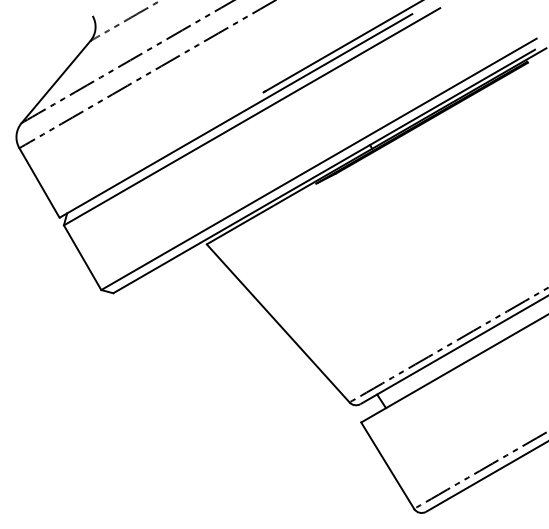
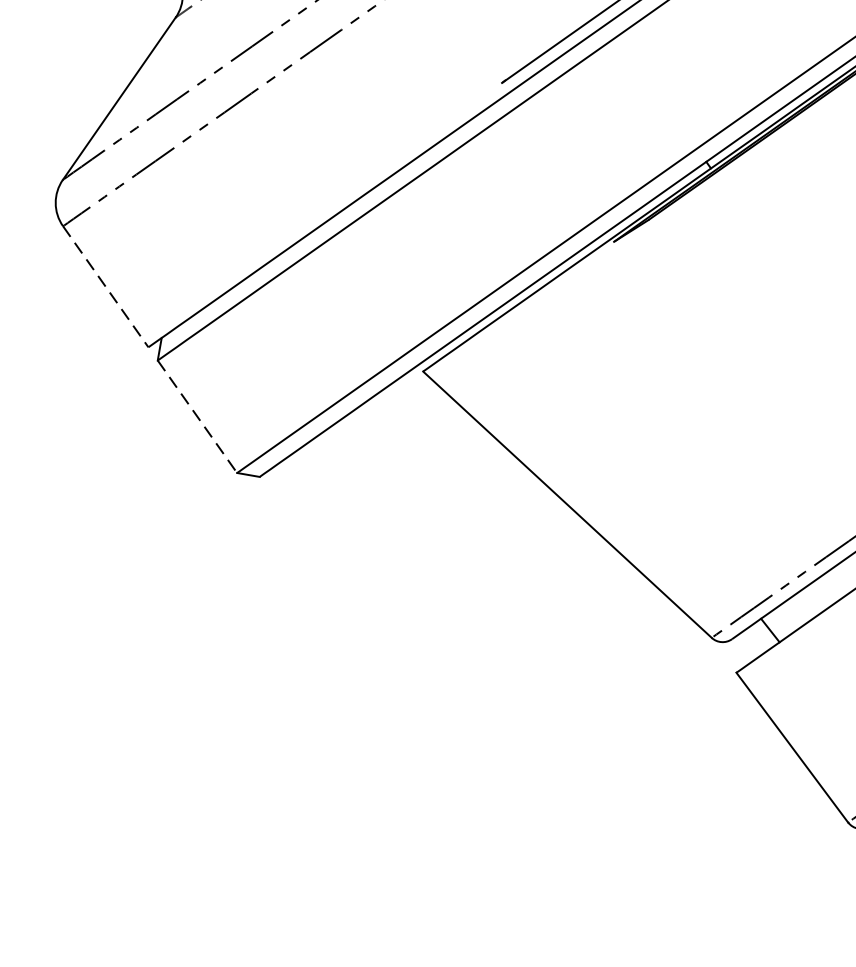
line: (39, 183) -> (105, 287), solid -> dashed
line: (82, 258) -> (197, 418), solid -> dashed

